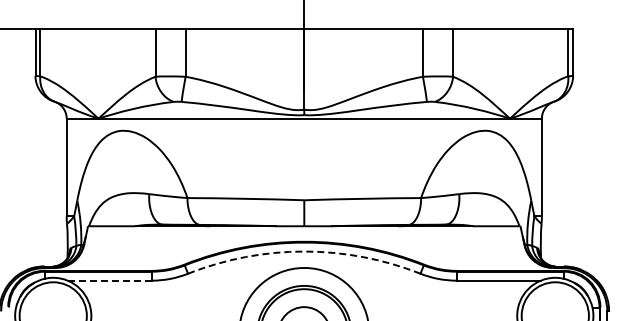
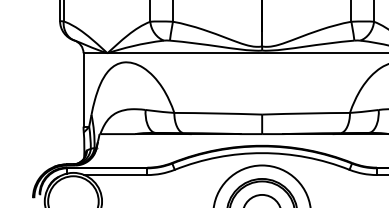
arc: (304, 251) -> (262, 153), dashed -> solid
line: (109, 280) -> (115, 174), dashed -> solid

